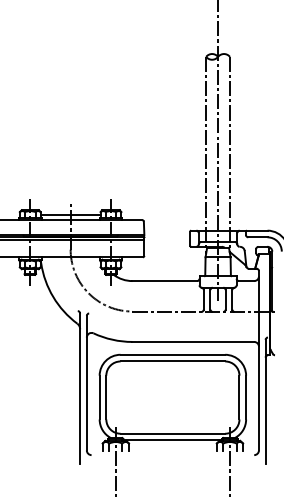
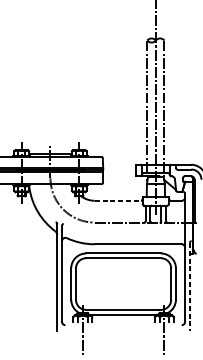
line: (165, 281) -> (118, 201), solid -> dashed
line: (265, 401) -> (189, 286), solid -> dashed

